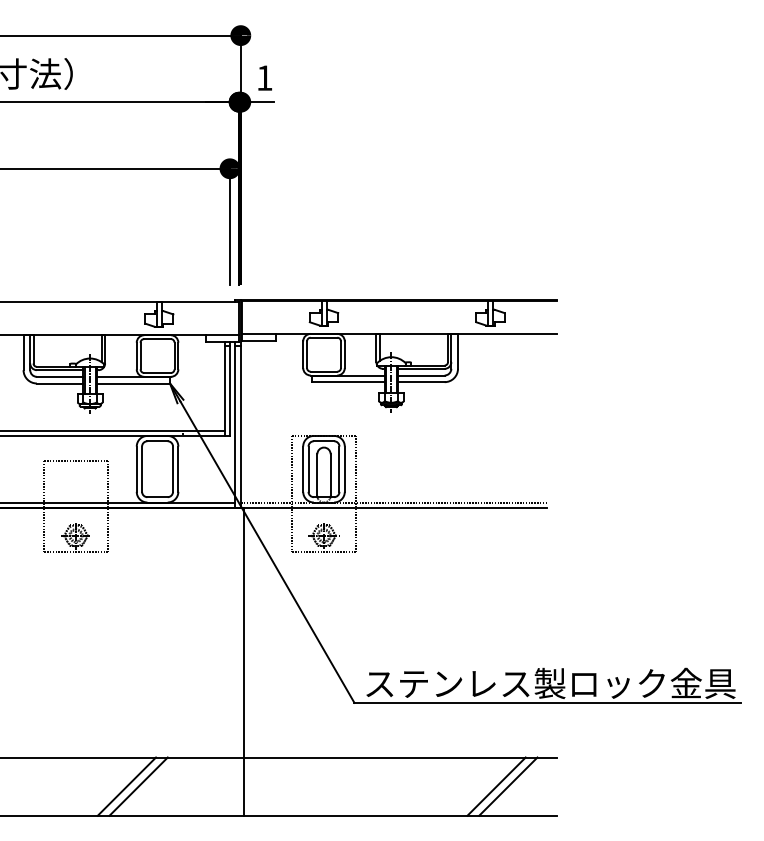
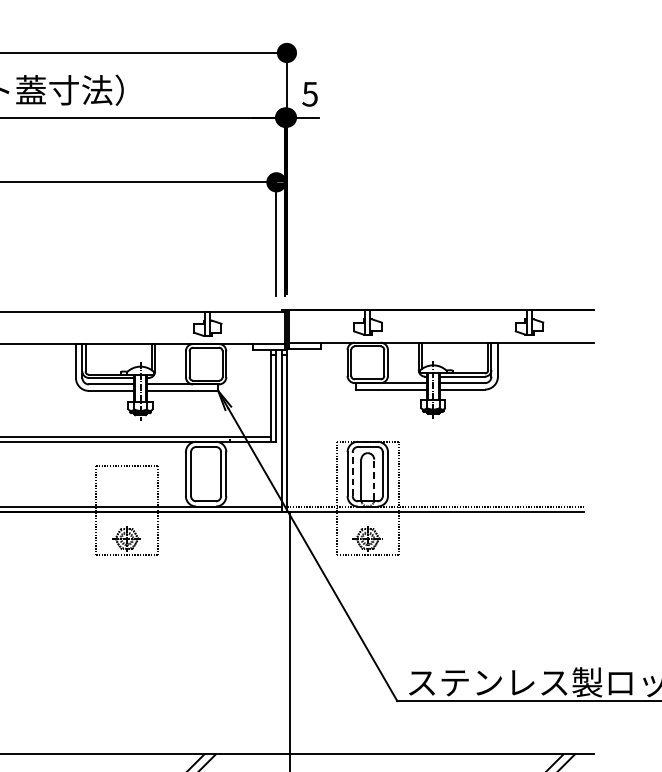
text: (264, 77) -> (309, 93), 1 -> 5
line: (308, 469) -> (352, 474), solid -> dashed
line: (330, 475) -> (374, 480), solid -> dashed

